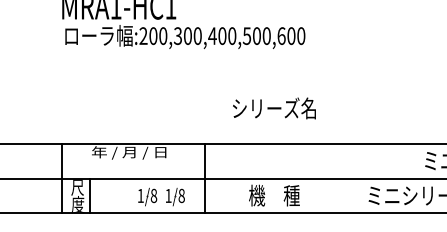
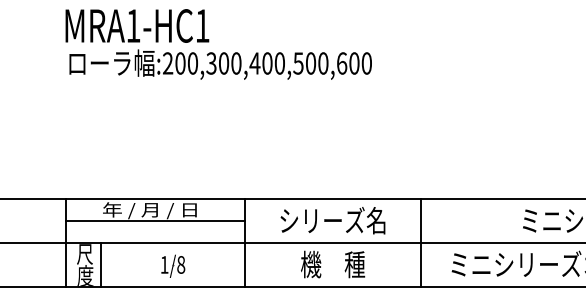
text: (274, 108) -> (332, 220), moved
line: (133, 161) -> (155, 221), added
line: (343, 178) -> (420, 242), added
part: (175, 196) -> (208, 265), removed

